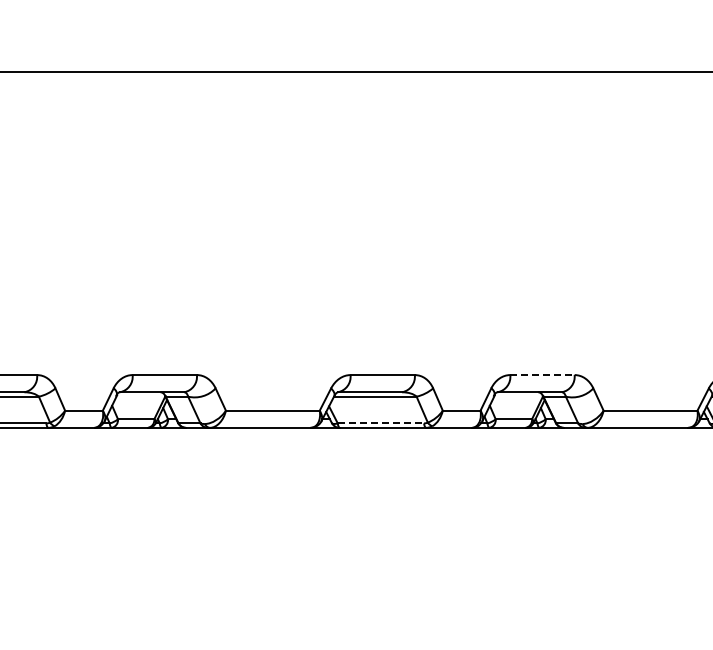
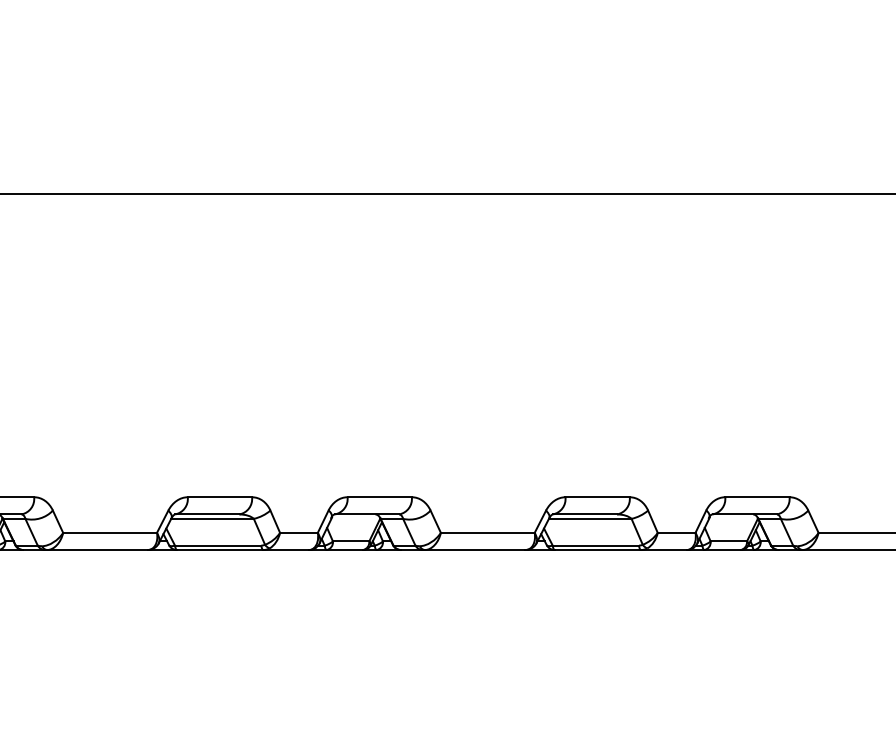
line: (542, 375) -> (757, 497), dashed -> solid
line: (381, 423) -> (596, 545), dashed -> solid

